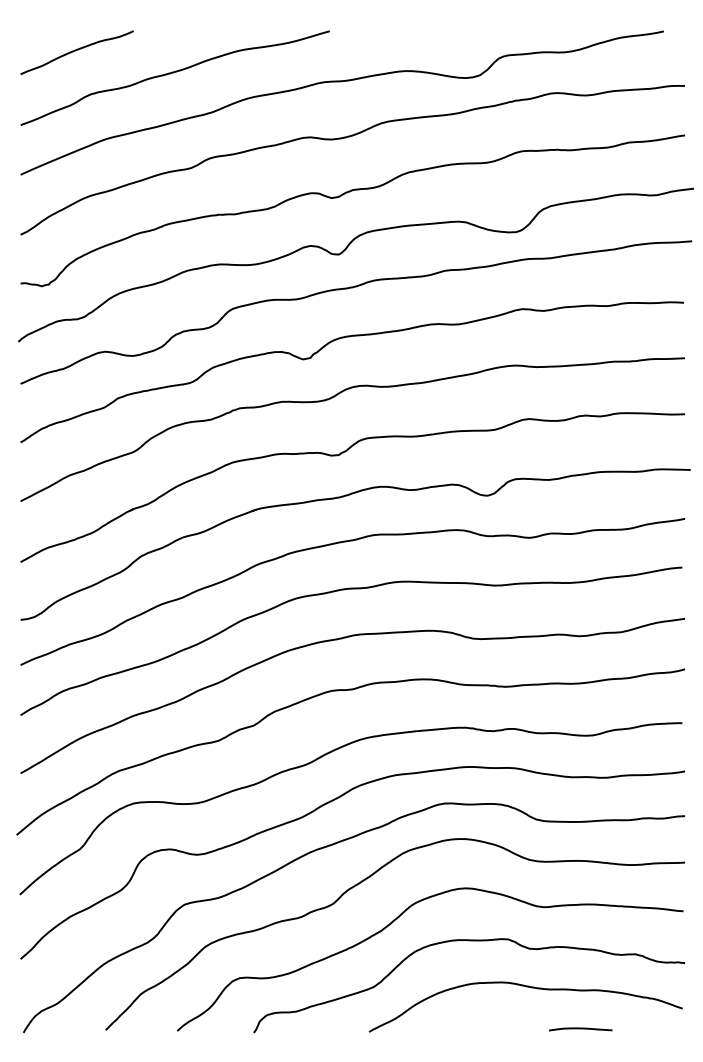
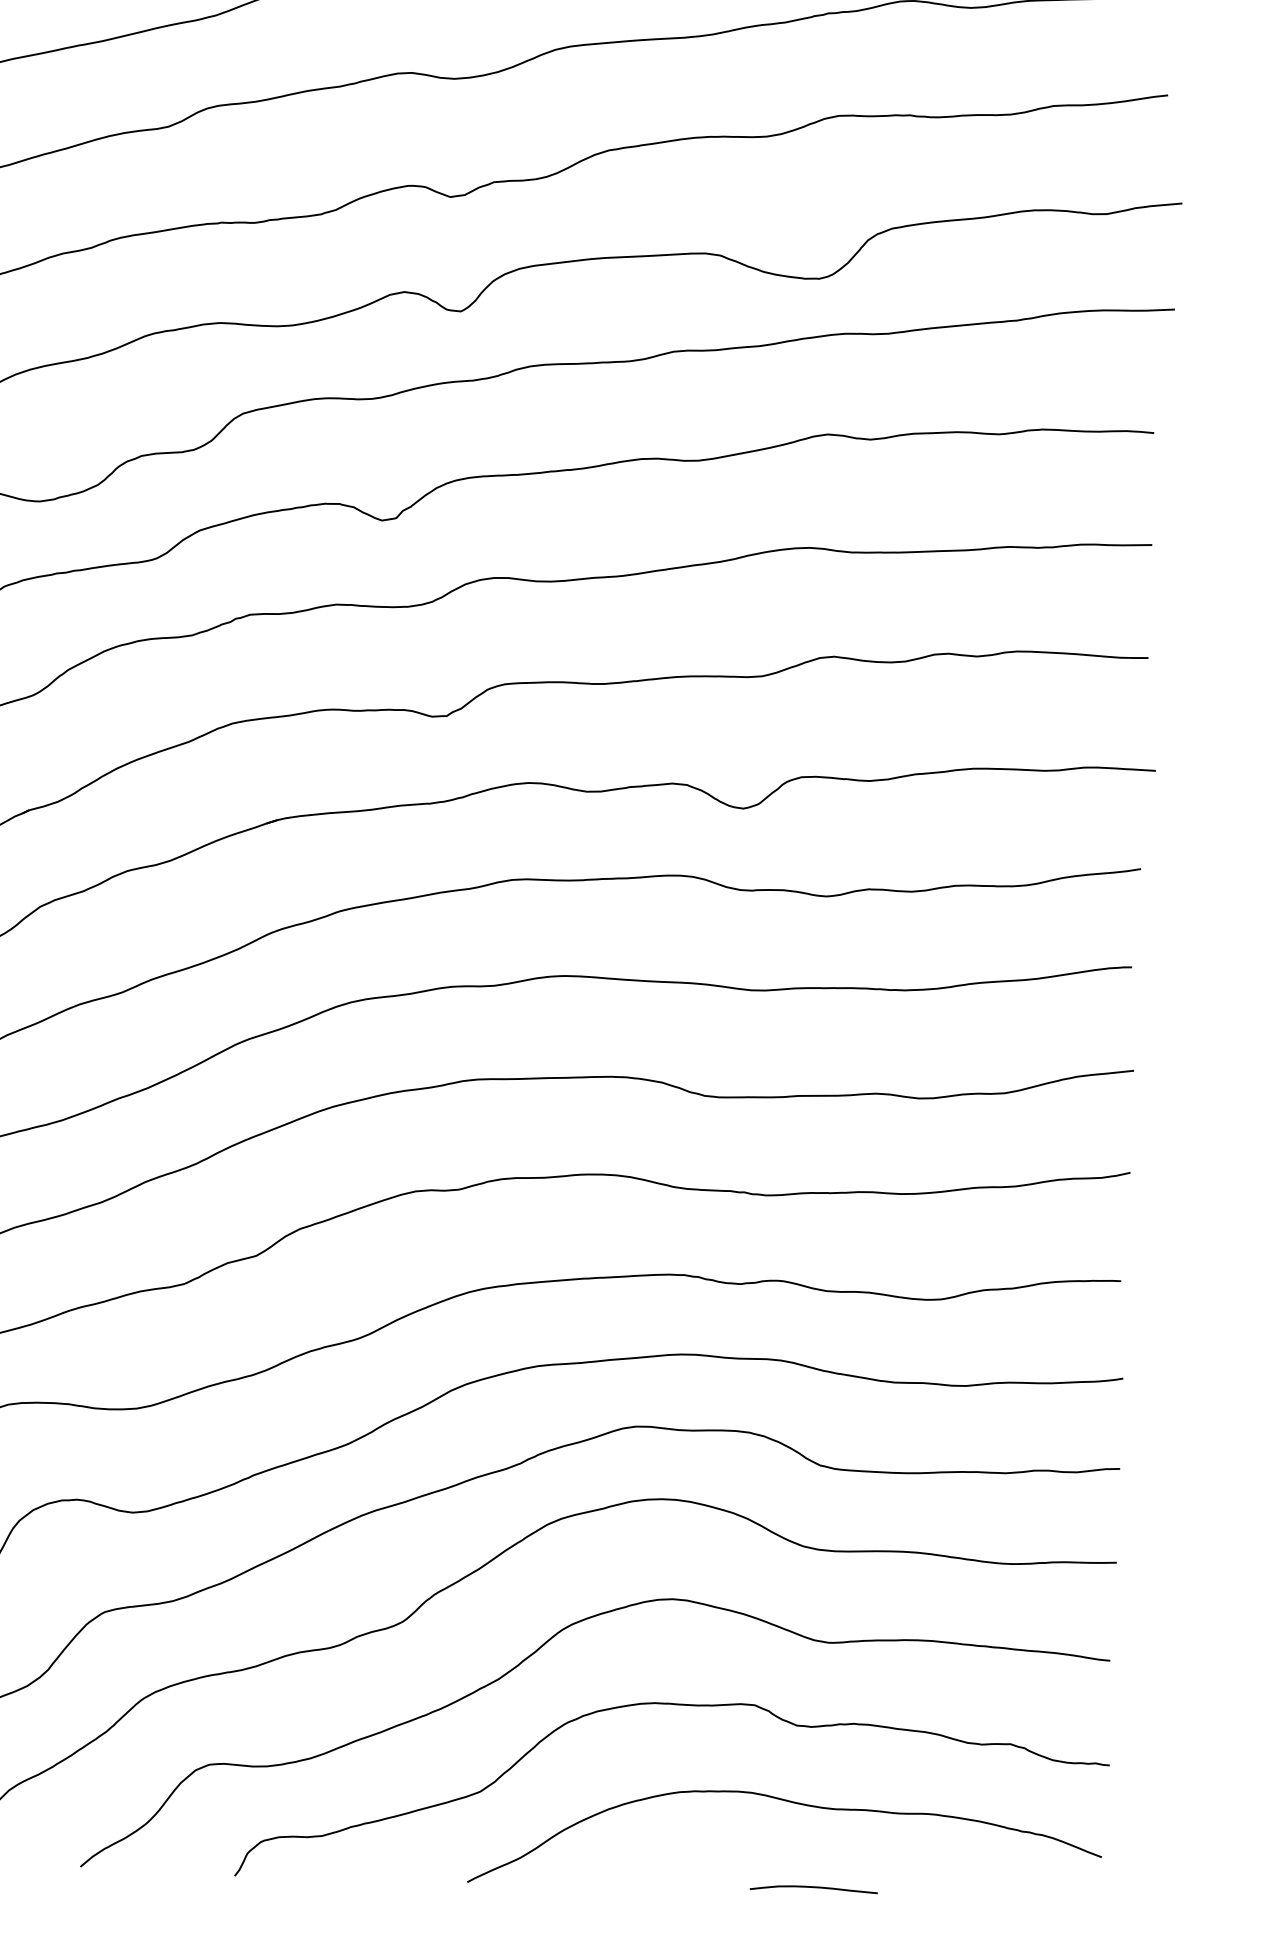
curve: (580, 1029) -> (813, 1889), moved

